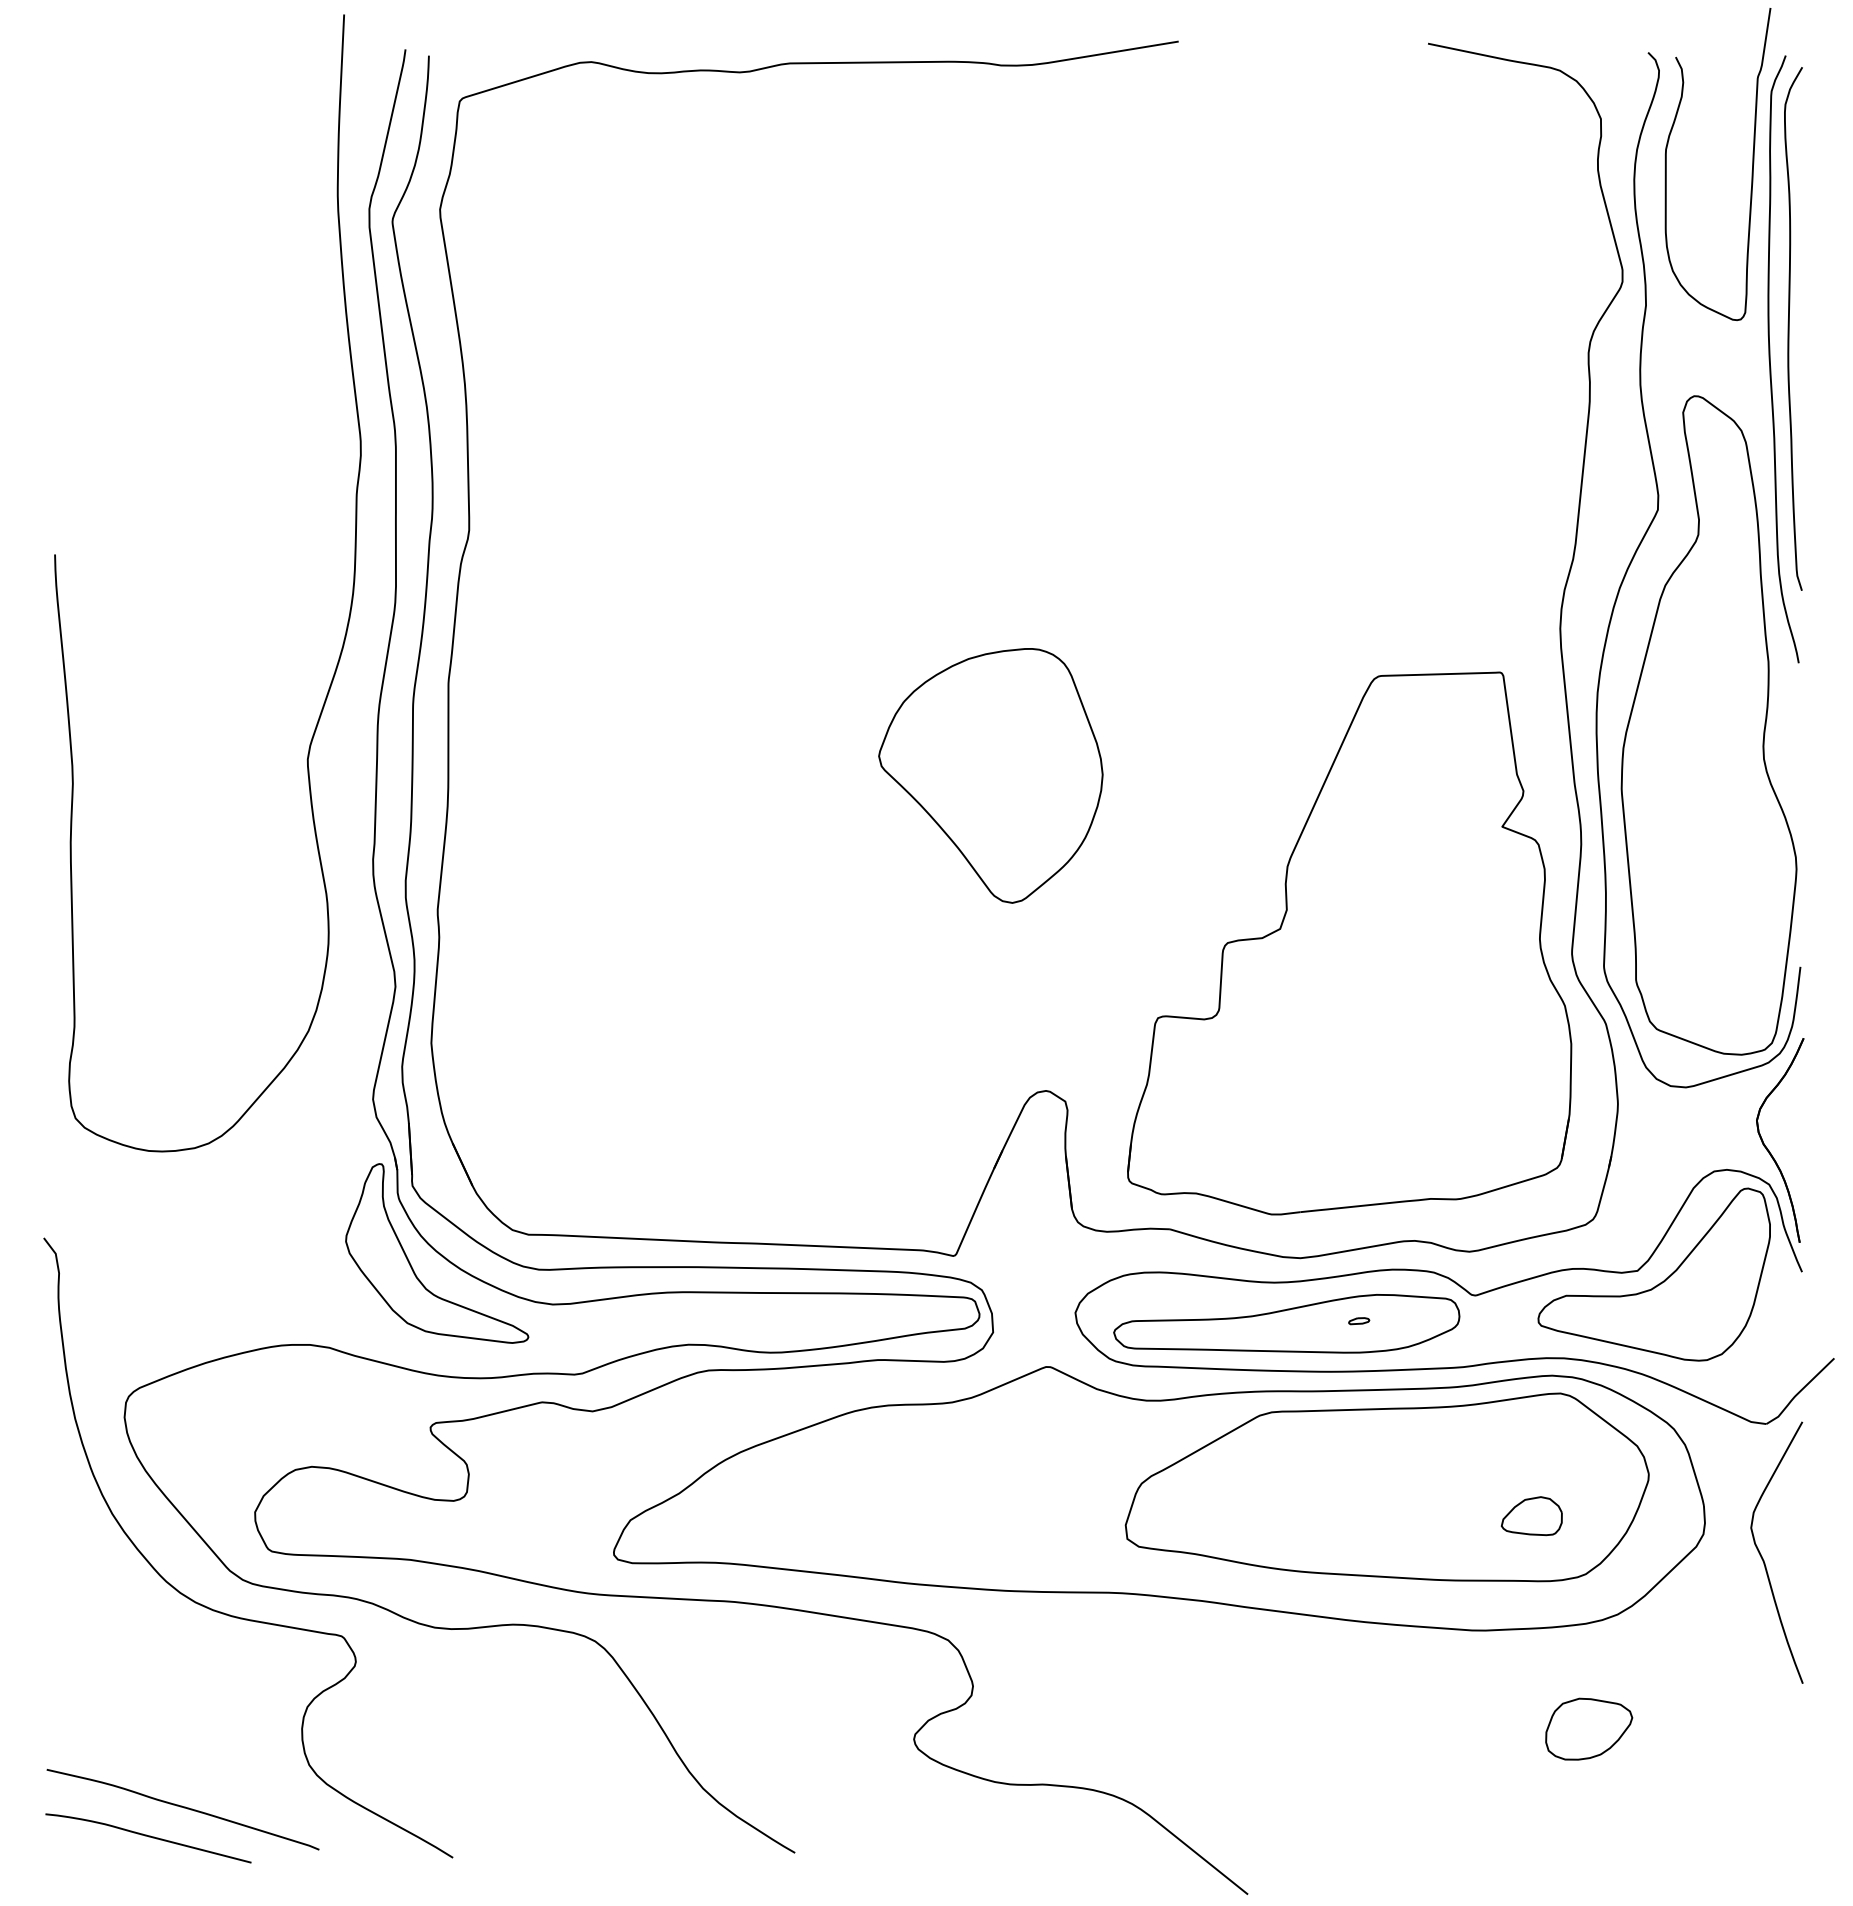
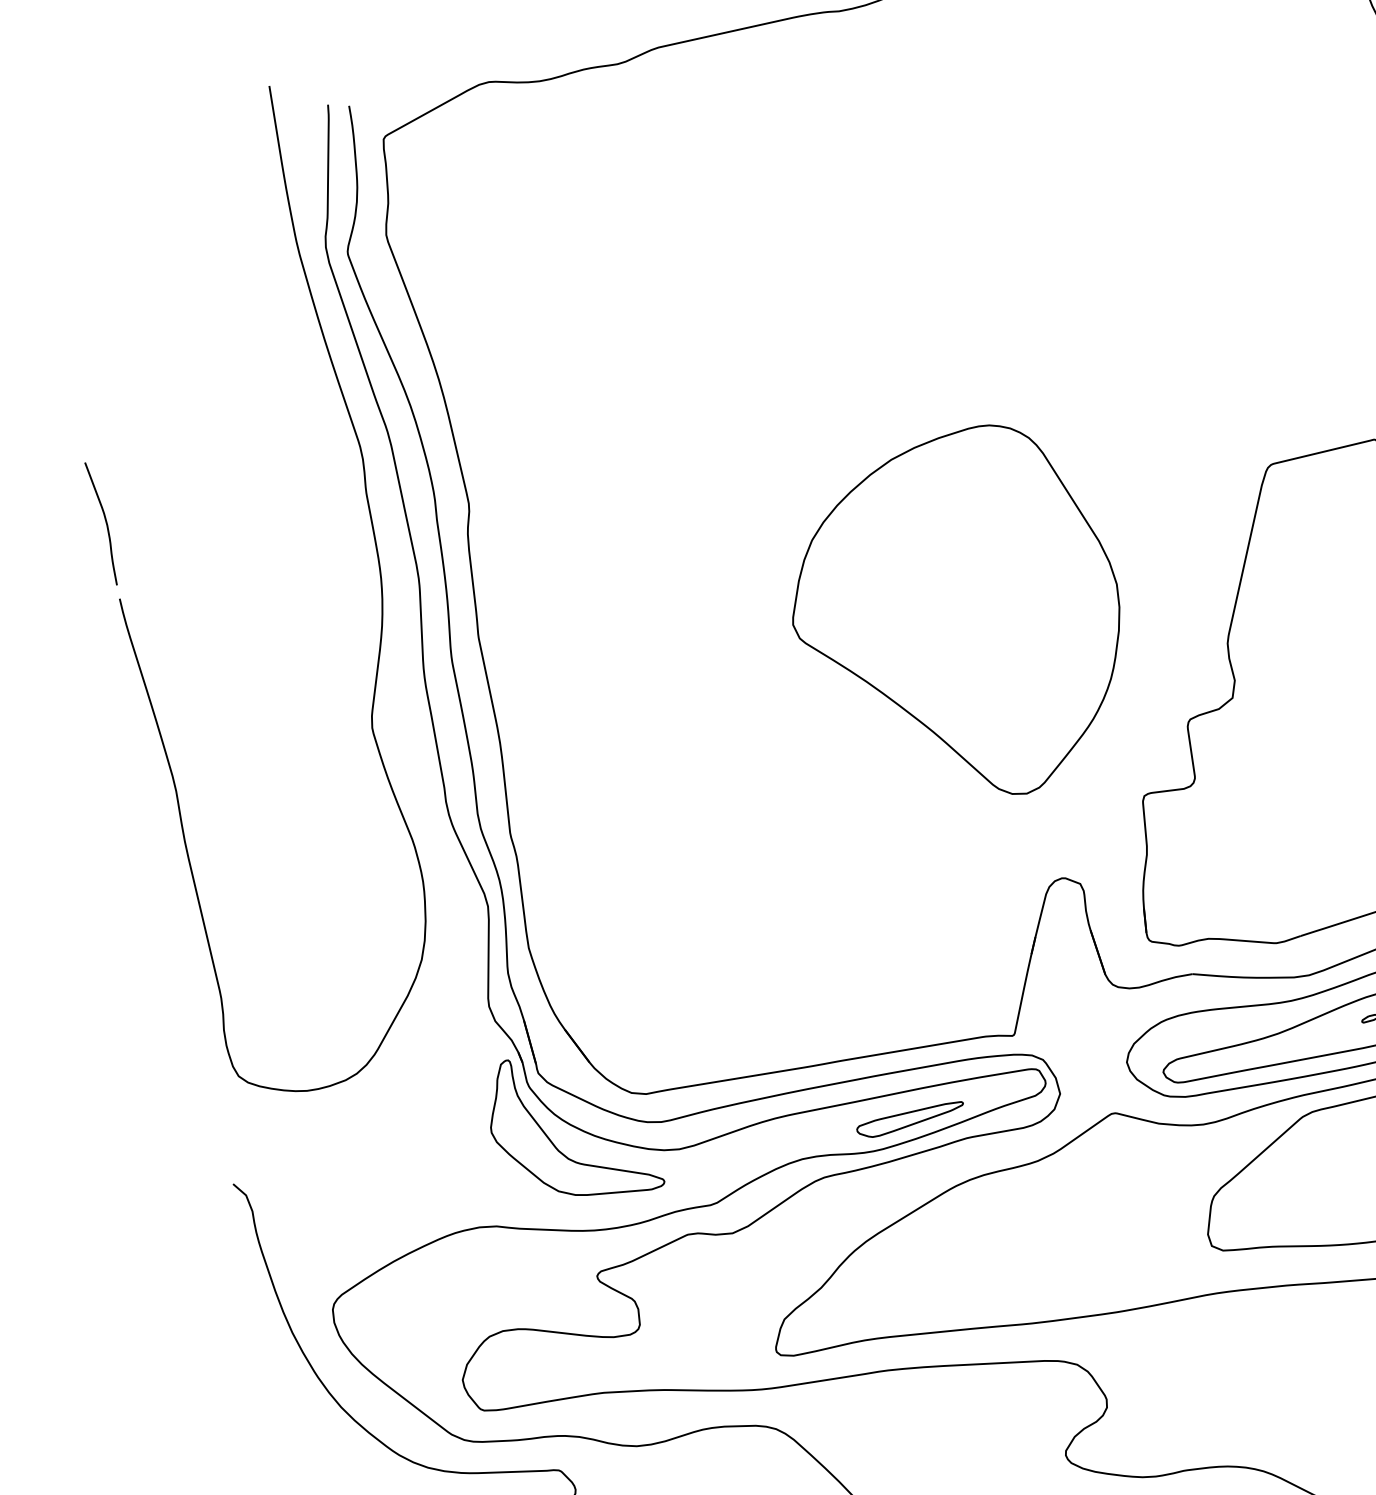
curve: (57, 465) -> (105, 522), added
part: (990, 775) -> (957, 619), size x1.67
part: (818, 1326) -> (910, 1120), added

